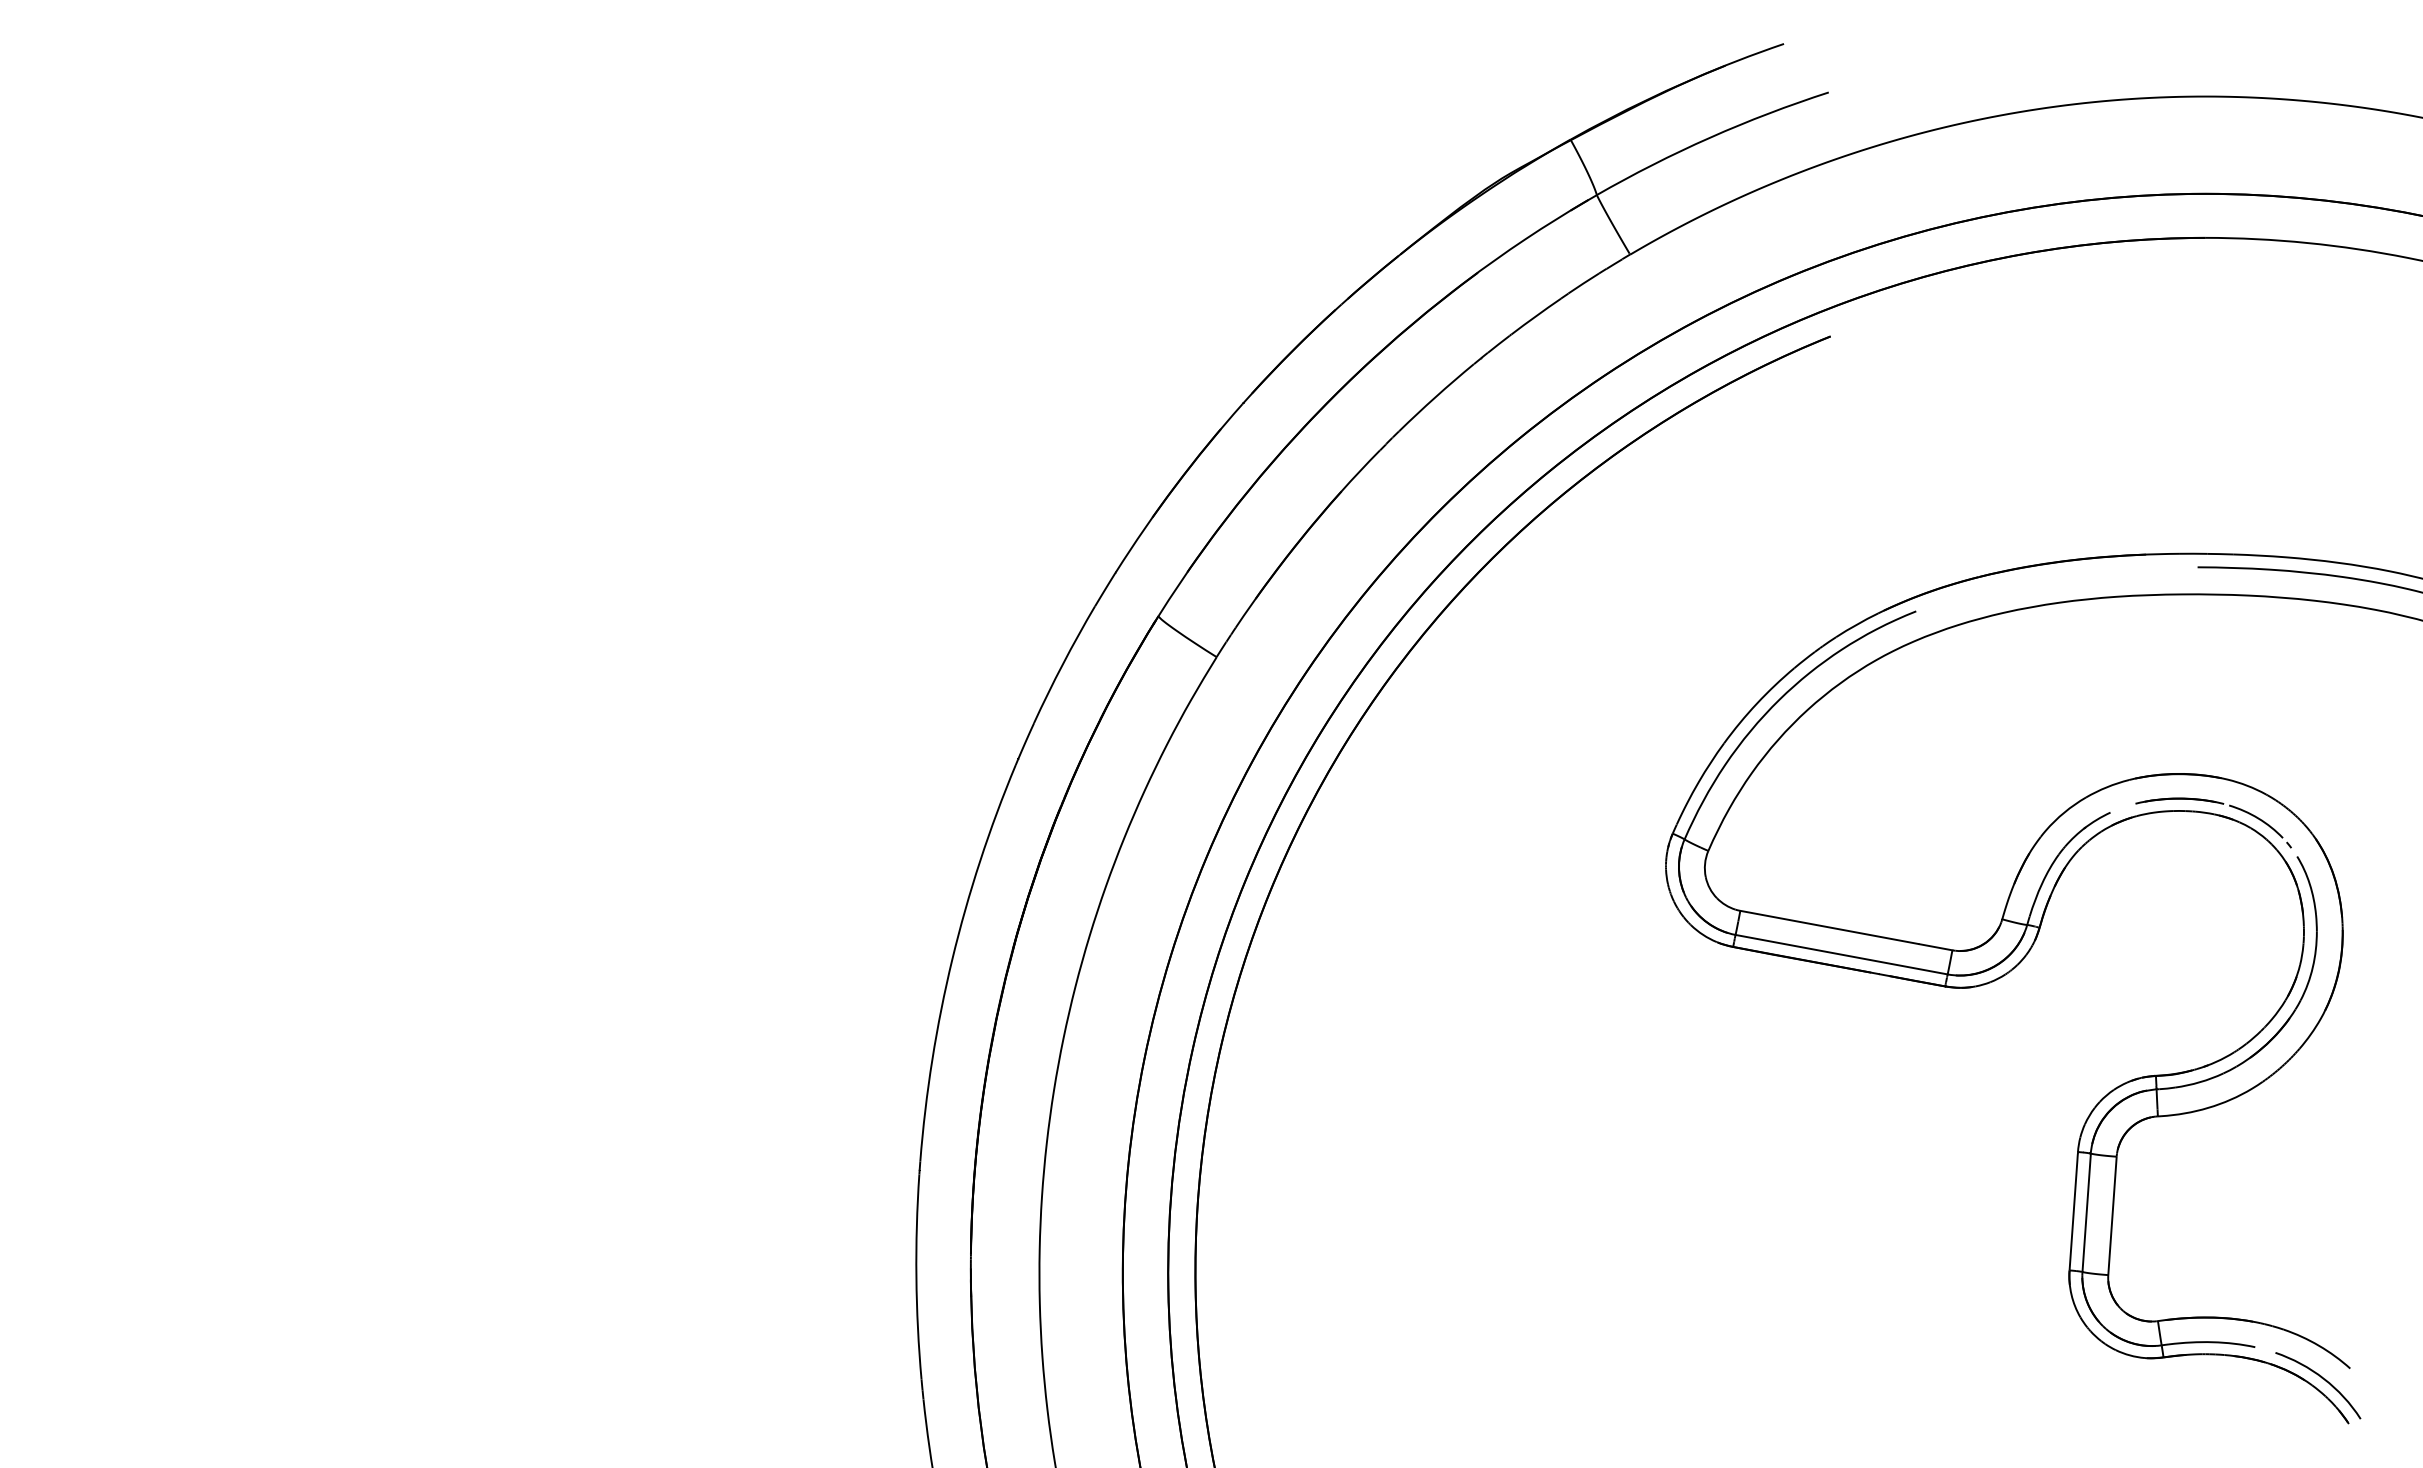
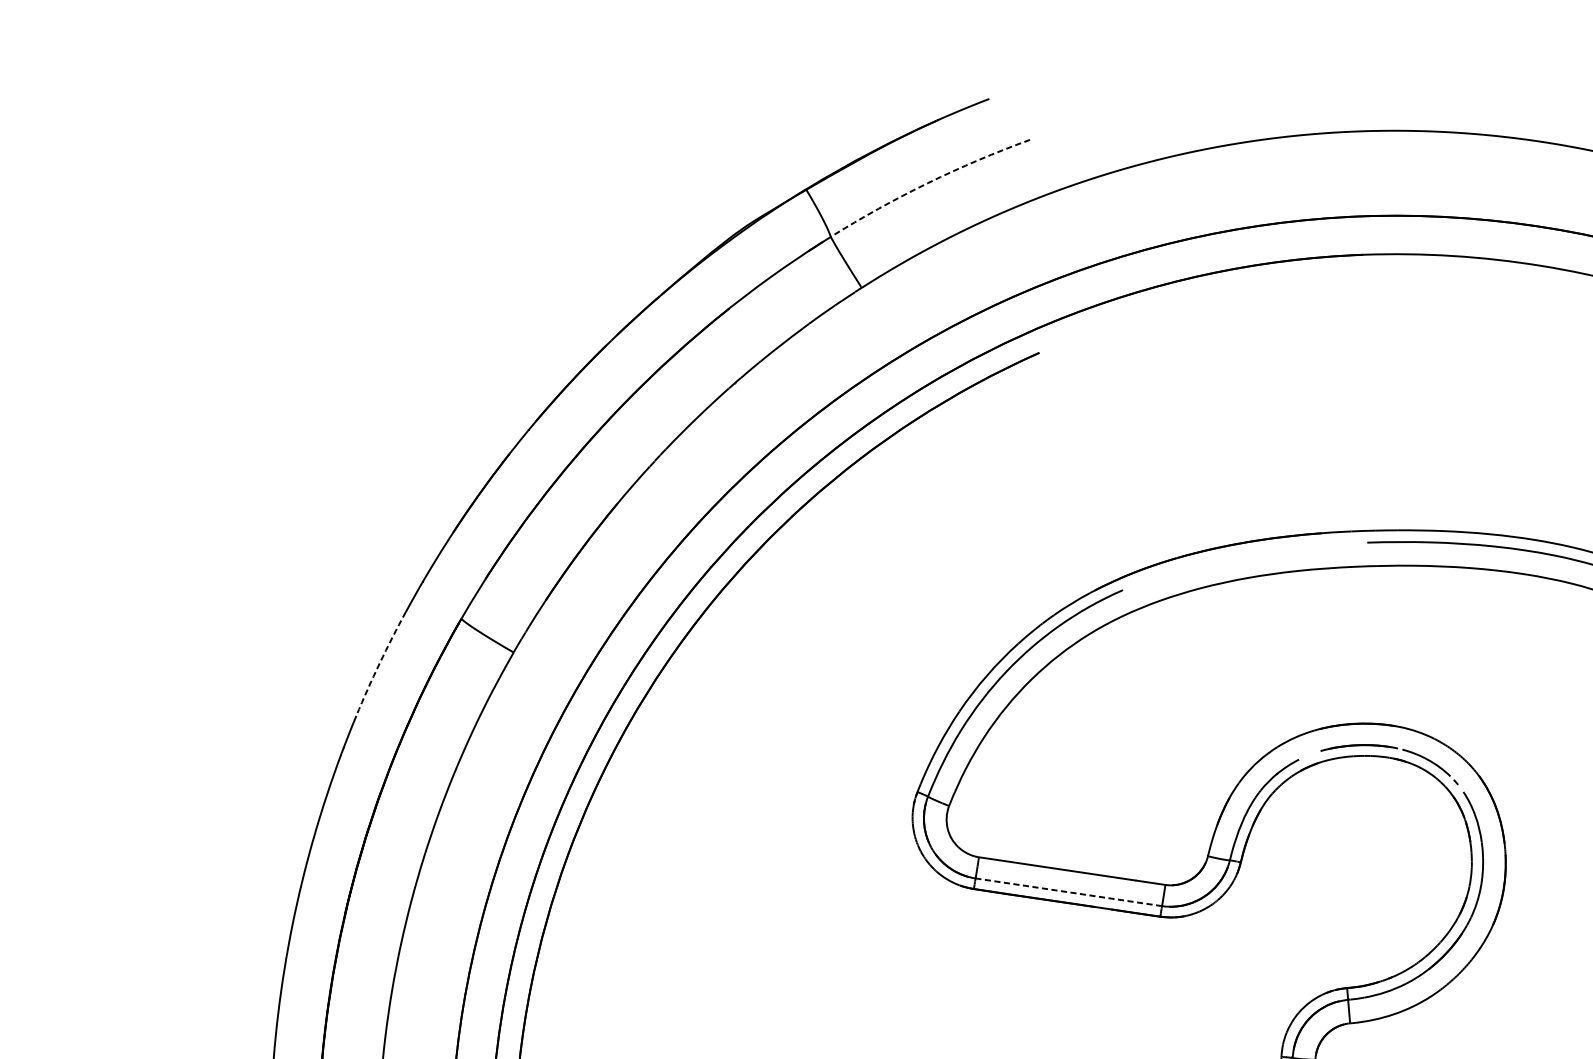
arc: (1710, 137) -> (928, 182), solid -> dashed
arc: (1063, 663) -> (380, 662), solid -> dashed
line: (1841, 954) -> (1068, 892), solid -> dashed

